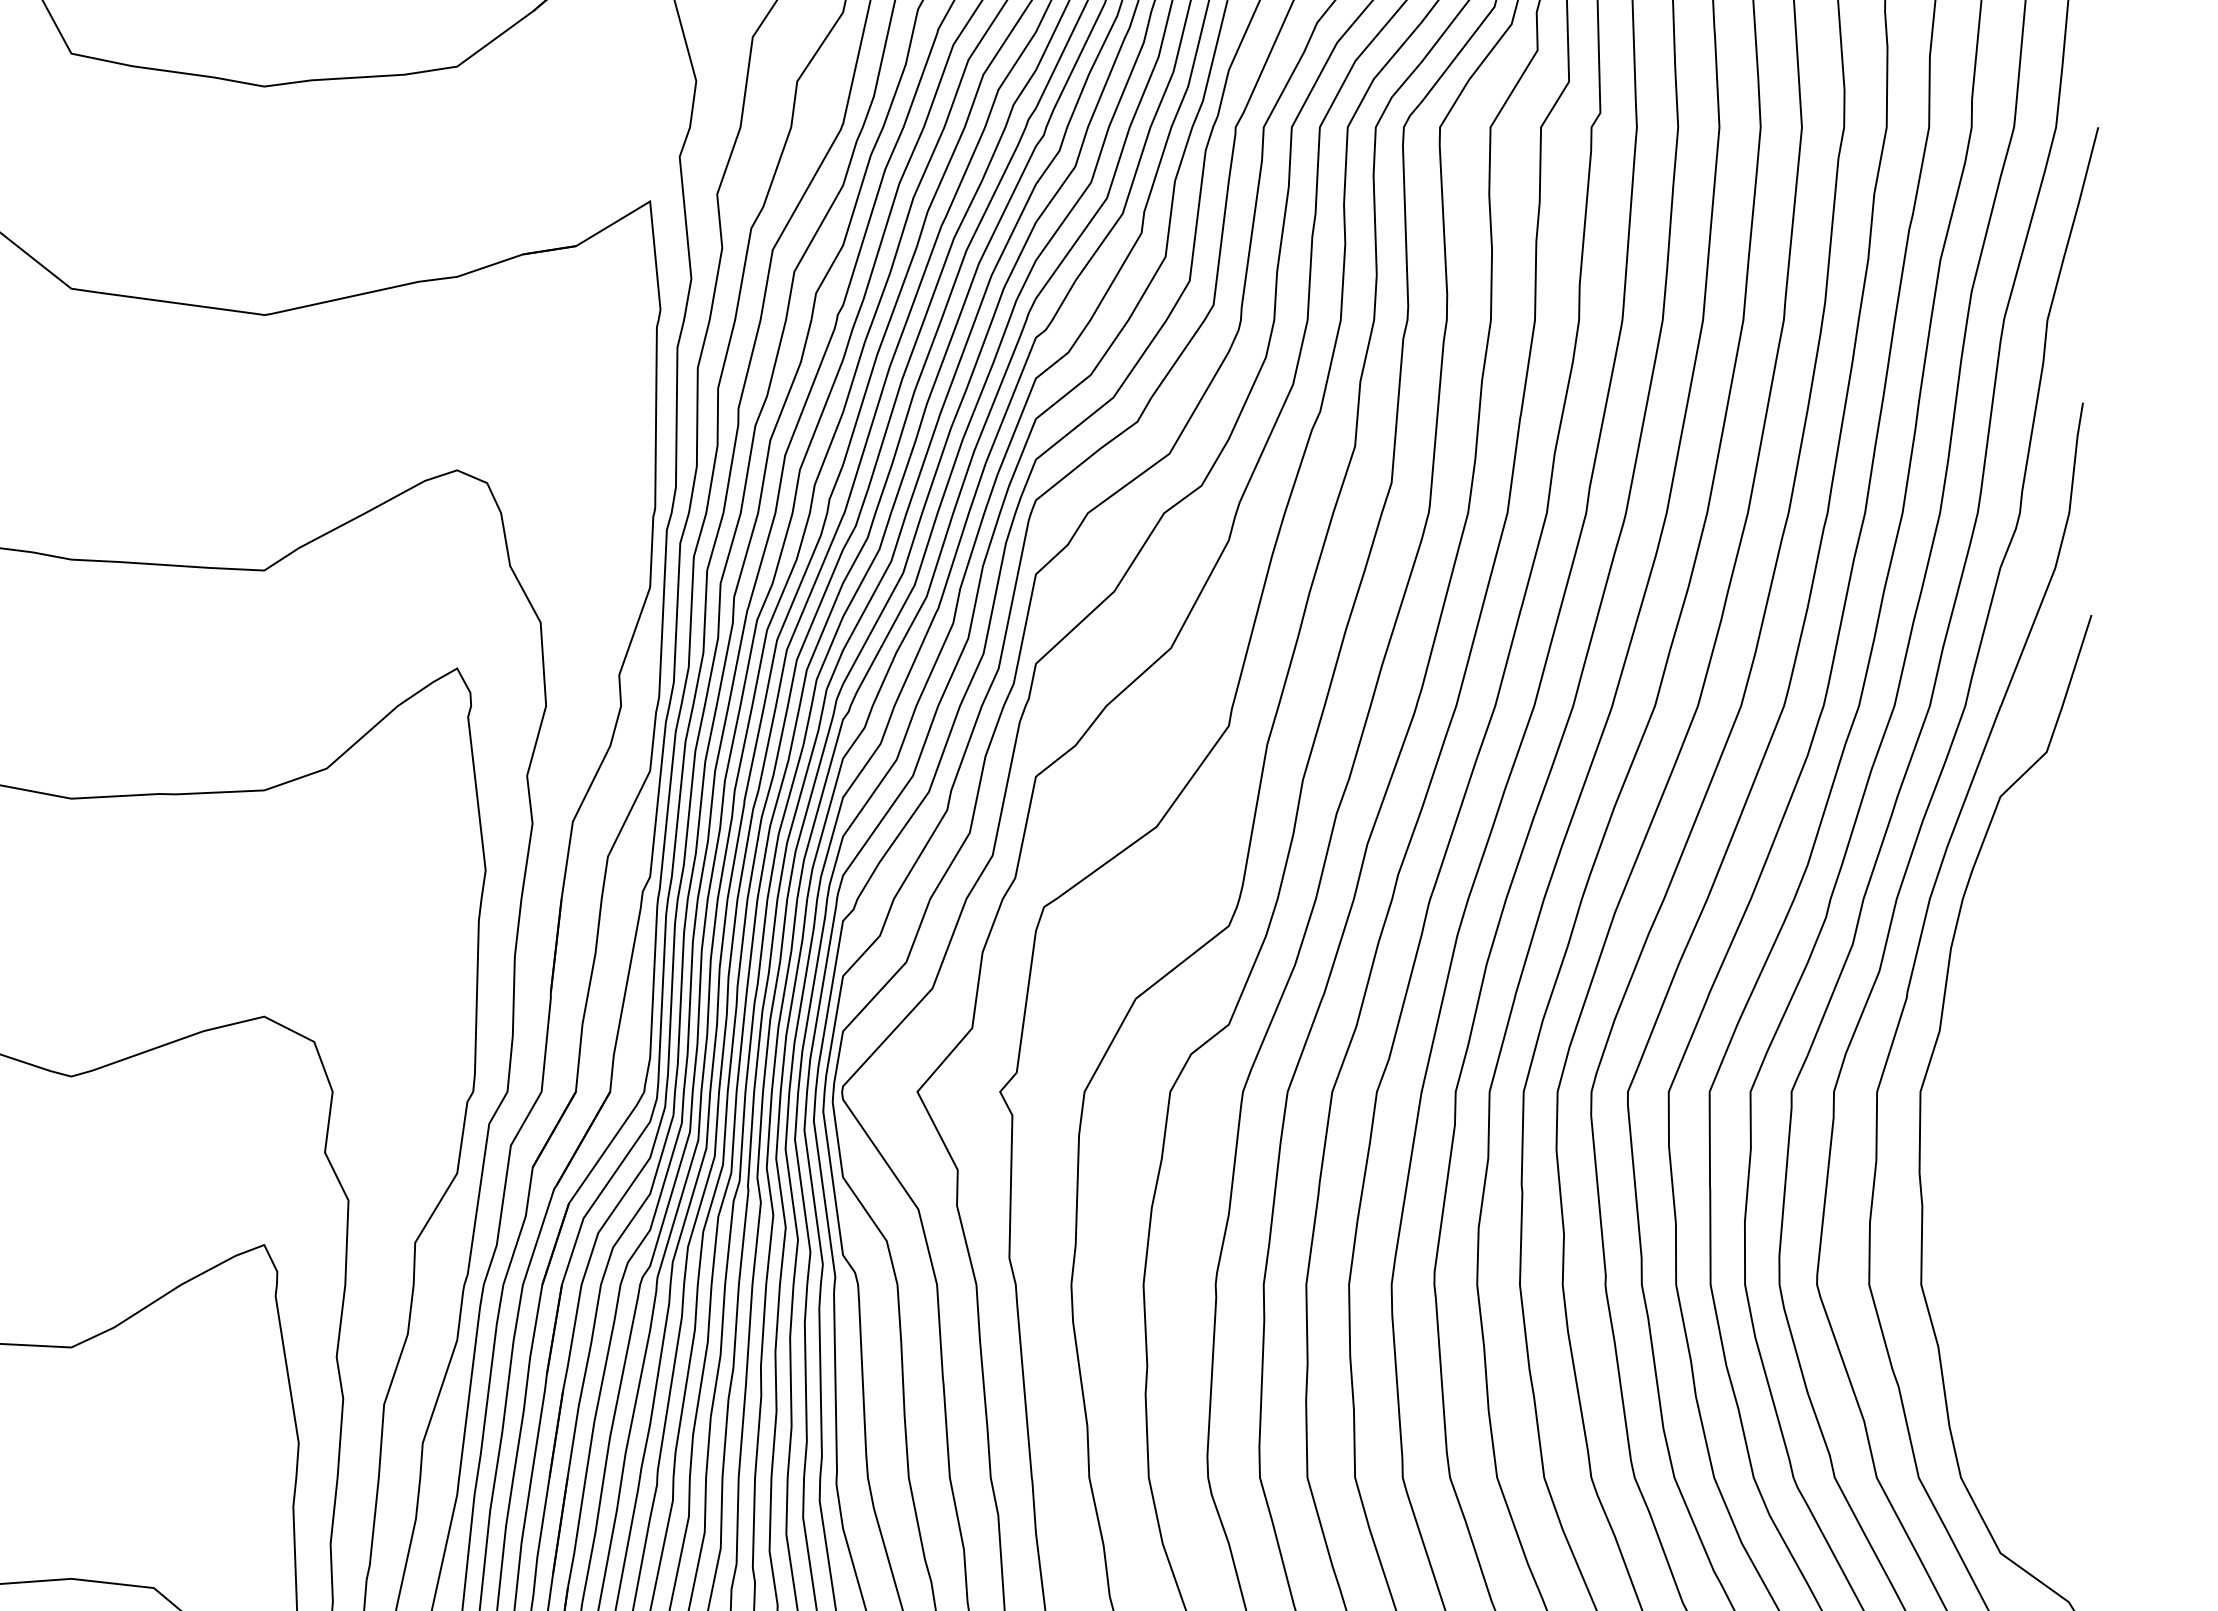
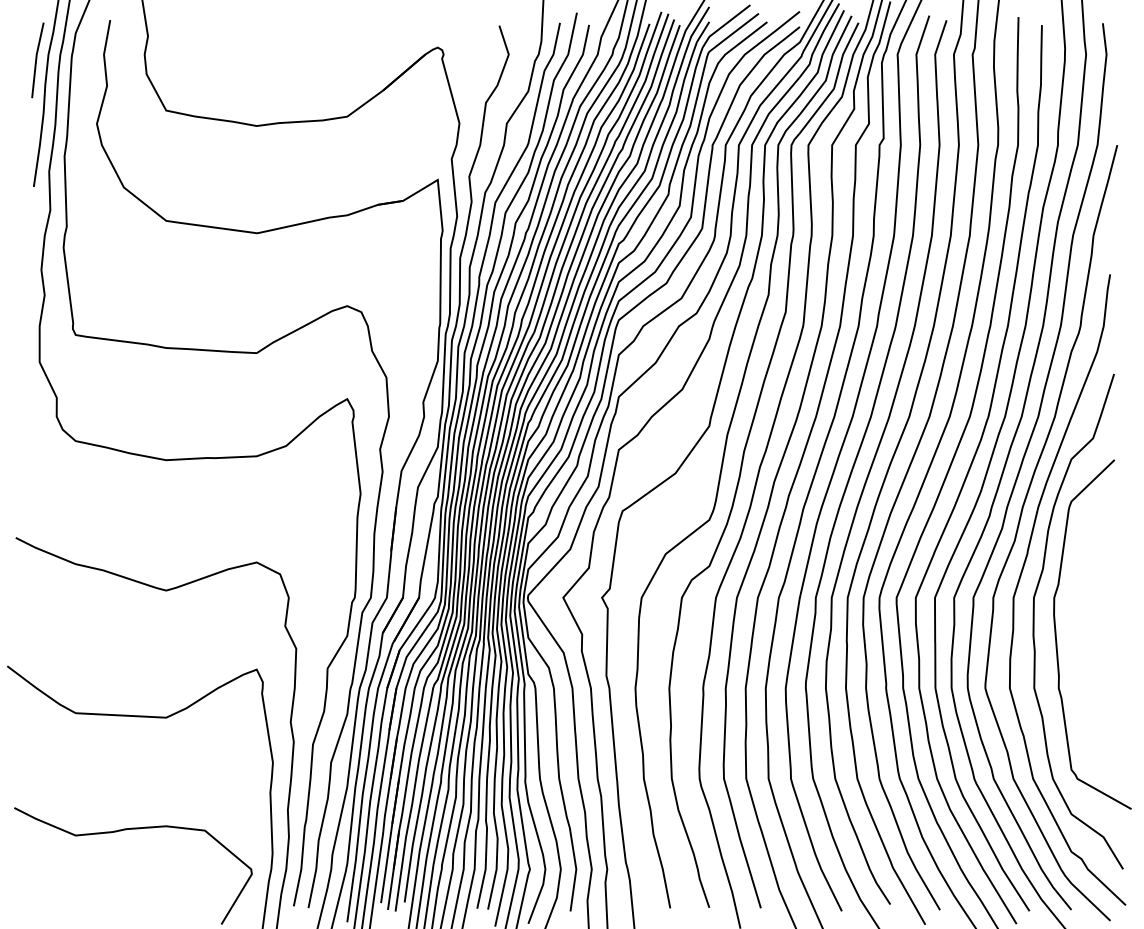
curve: (1970, 1185) -> (1057, 641), added

